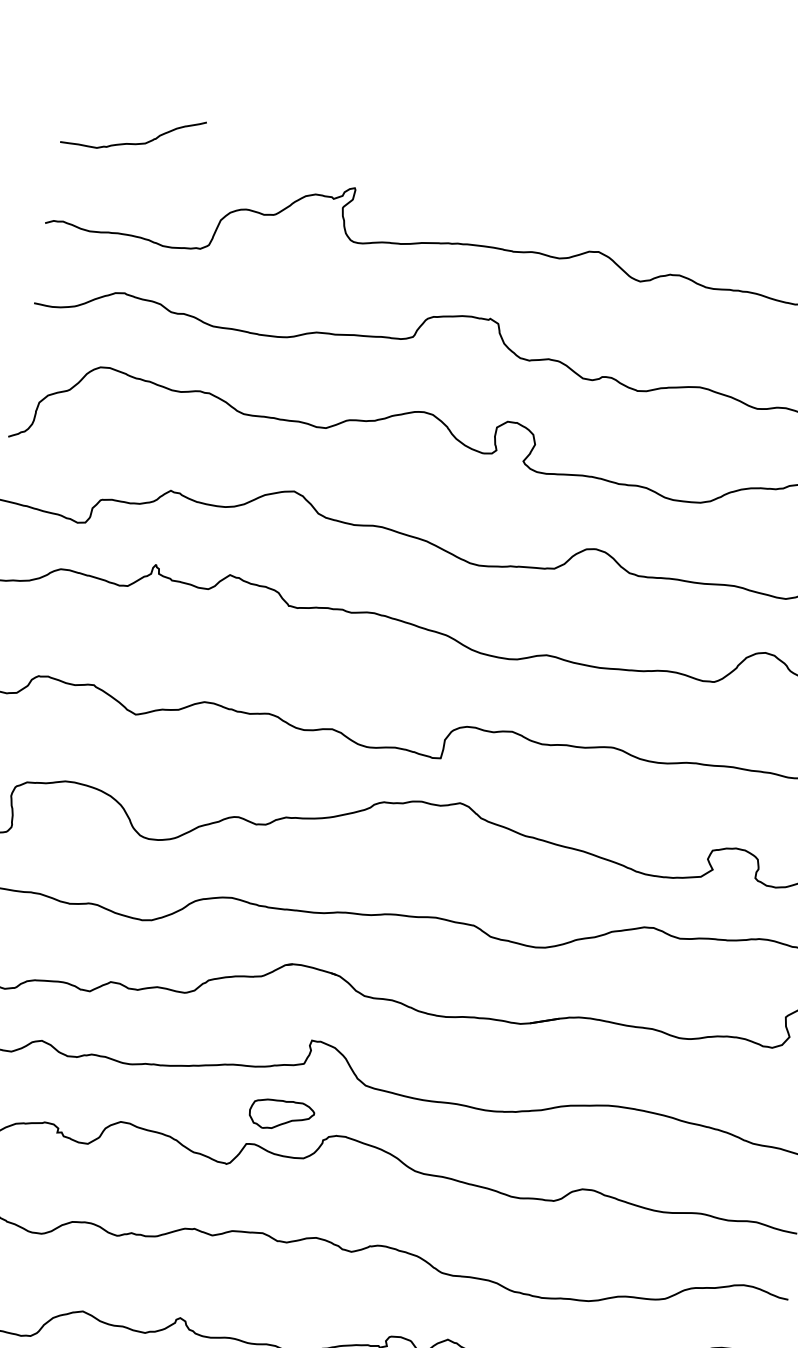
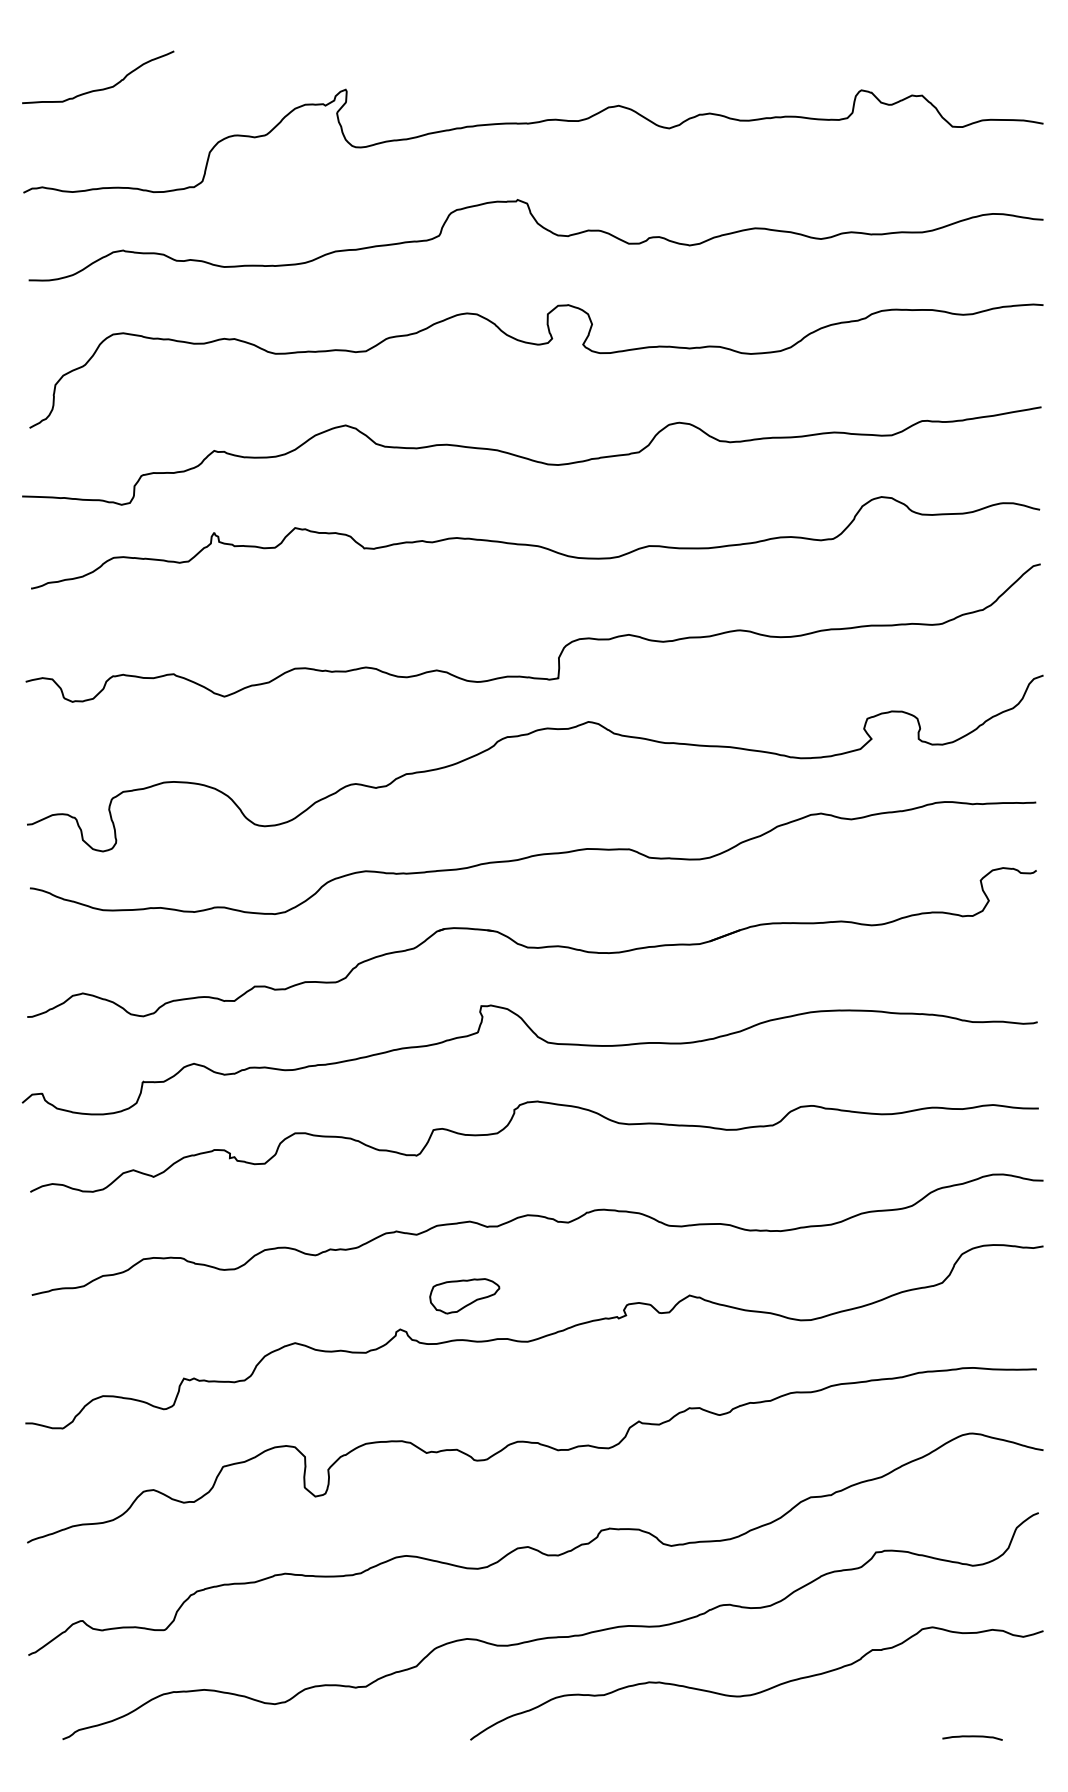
part: (281, 1115) -> (464, 1296), moved

